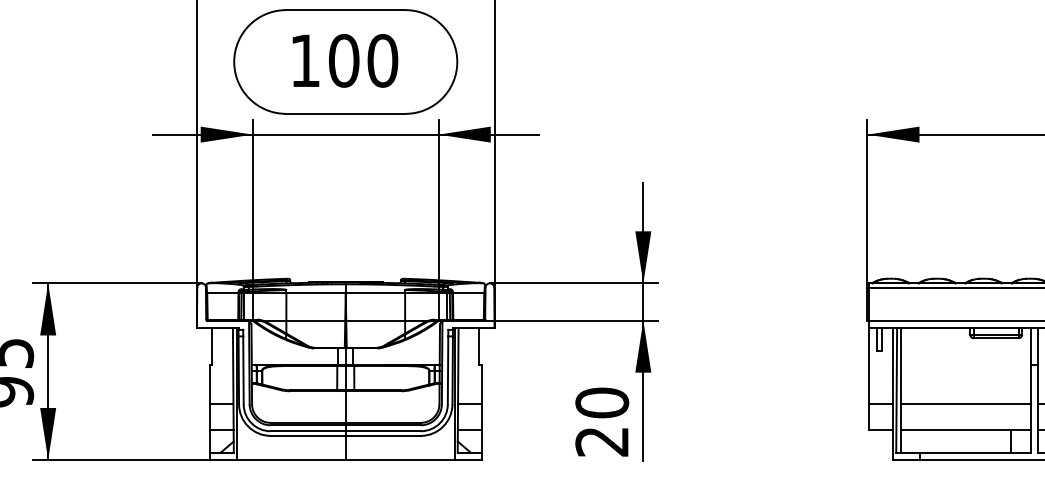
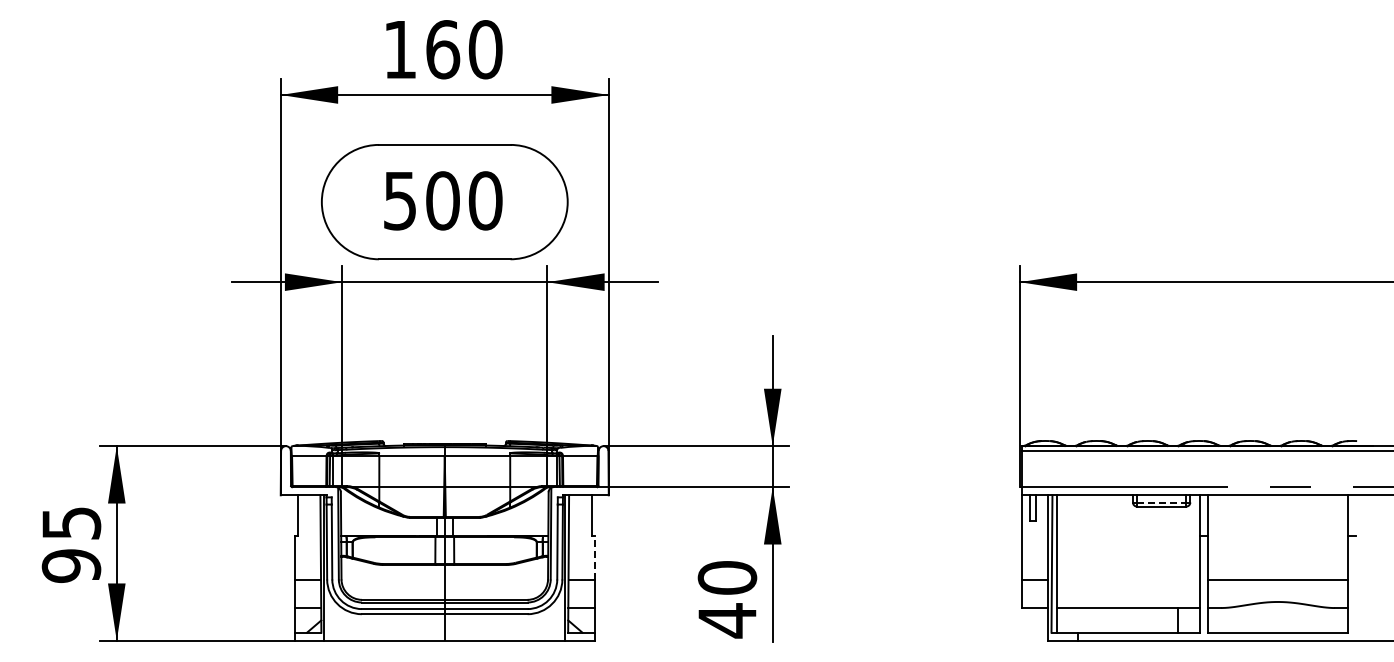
text: (304, 61) -> (399, 201), 100 -> 500
line: (996, 334) -> (1161, 502), solid -> dashed
line: (481, 384) -> (594, 557), solid -> dashed
line: (965, 404) -> (1127, 579), removed
text: (601, 441) -> (726, 620), 20 -> 40

